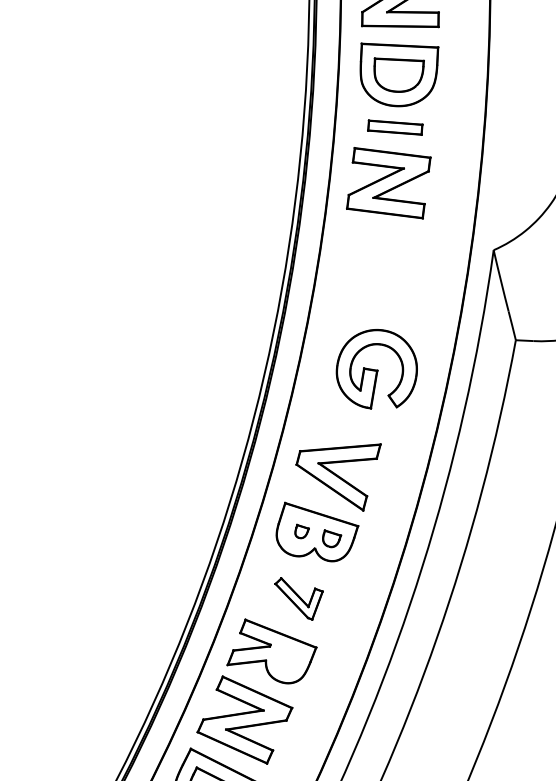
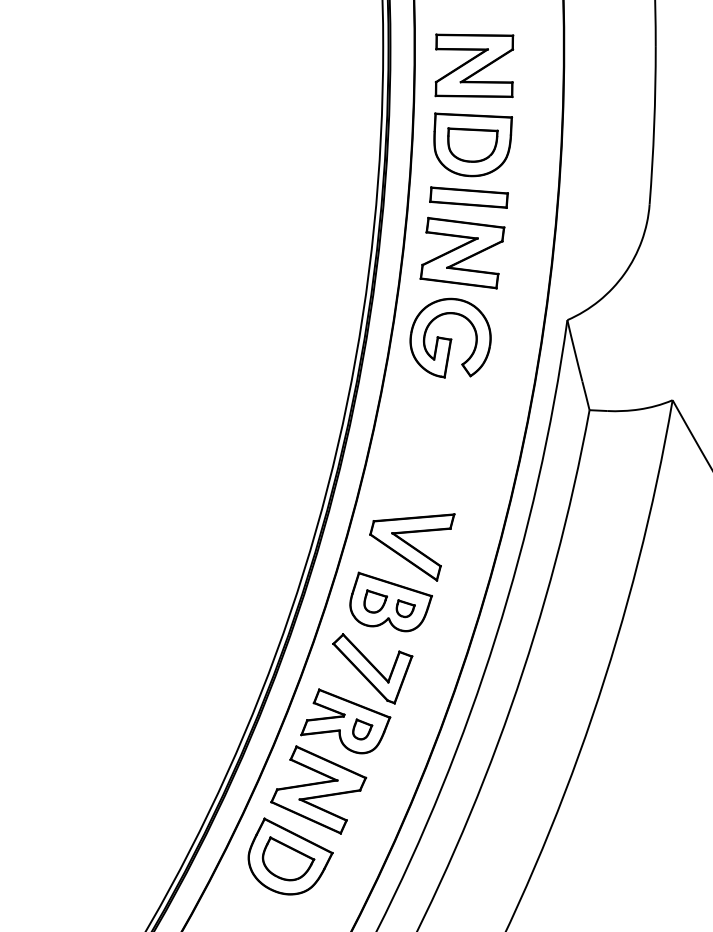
part: (394, 127) -> (468, 197), size x1.43
part: (376, 368) -> (450, 337), moved
part: (301, 531) -> (375, 601), size x1.67
part: (298, 598) -> (372, 668), size x1.67
part: (288, 659) -> (362, 729), added

